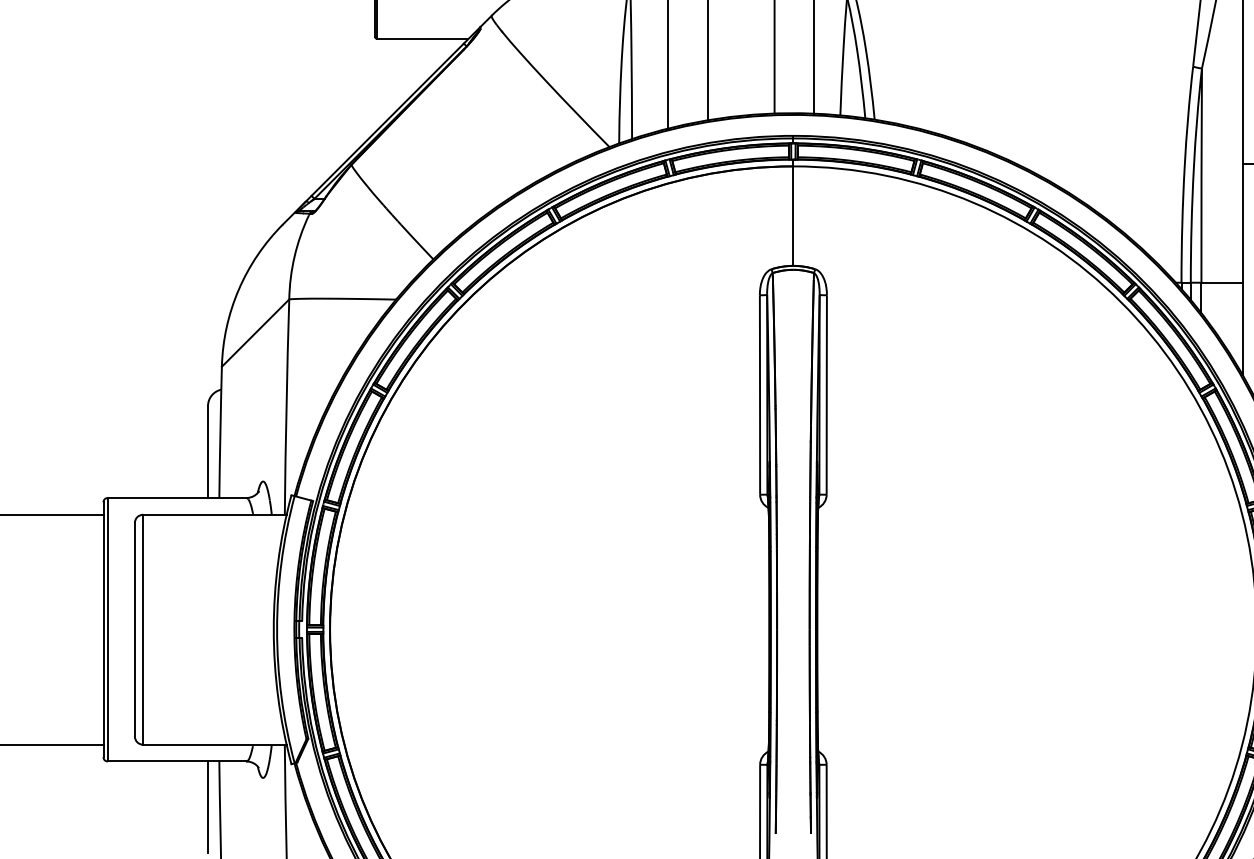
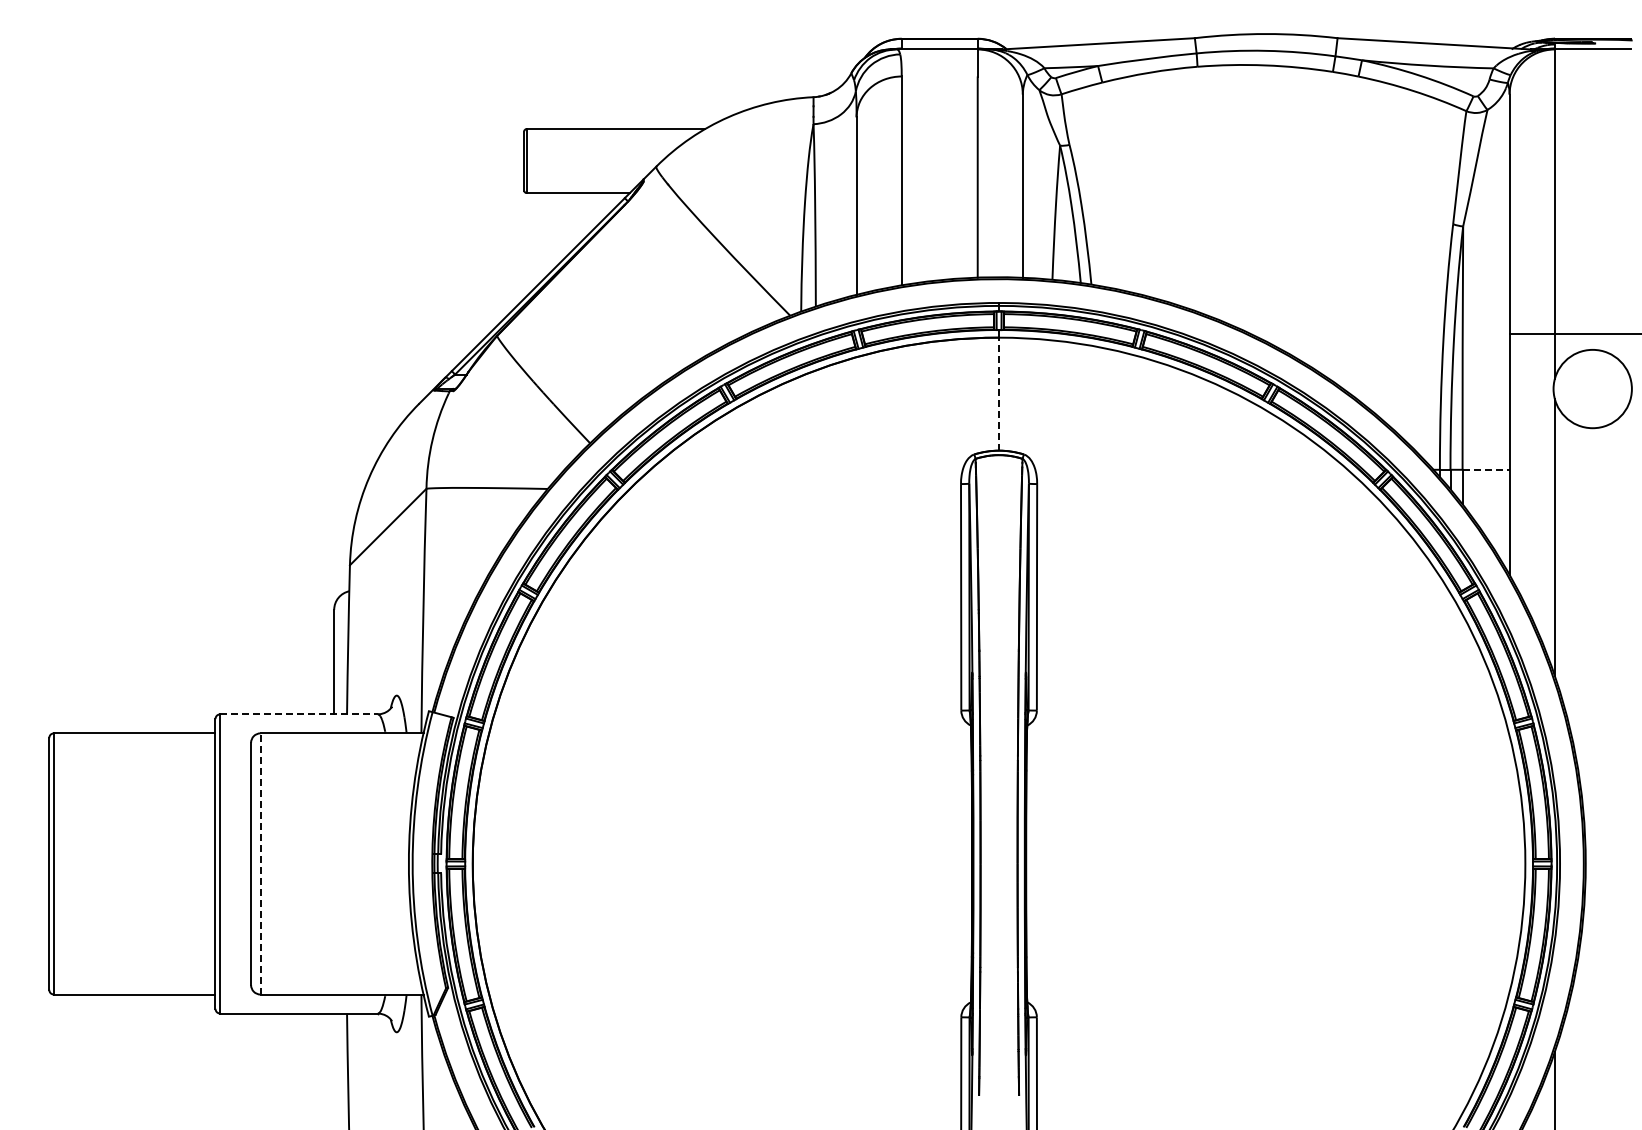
line: (793, 215) -> (999, 393), solid -> dashed
line: (1222, 282) -> (1486, 469), solid -> dashed
line: (177, 498) -> (299, 714), solid -> dashed
line: (143, 629) -> (260, 863), solid -> dashed
line: (208, 807) -> (334, 1065), removed

